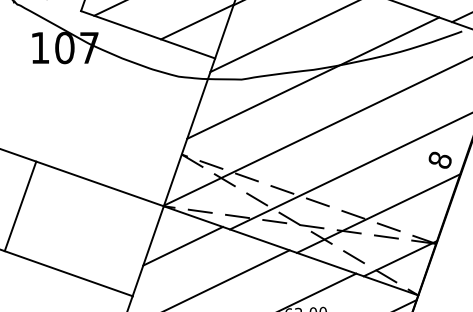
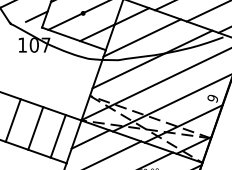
text: (441, 160) -> (213, 98), 8 -> 9
line: (67, 223) -> (35, 128), added
line: (113, 239) -> (57, 136), added

